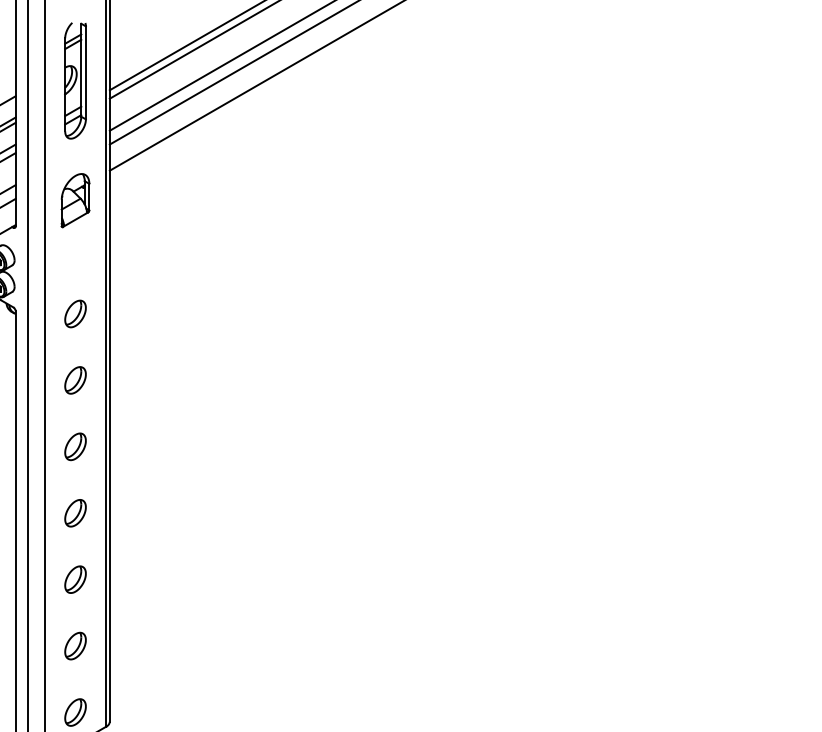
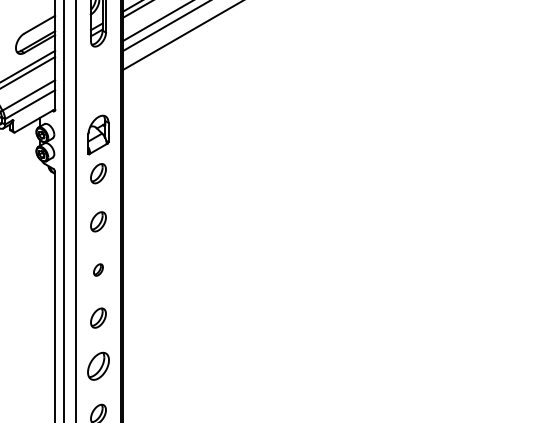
part: (75, 200) -> (98, 134), moved
part: (75, 446) -> (98, 269), size x0.6
part: (75, 579) -> (98, 366), size x1.4

